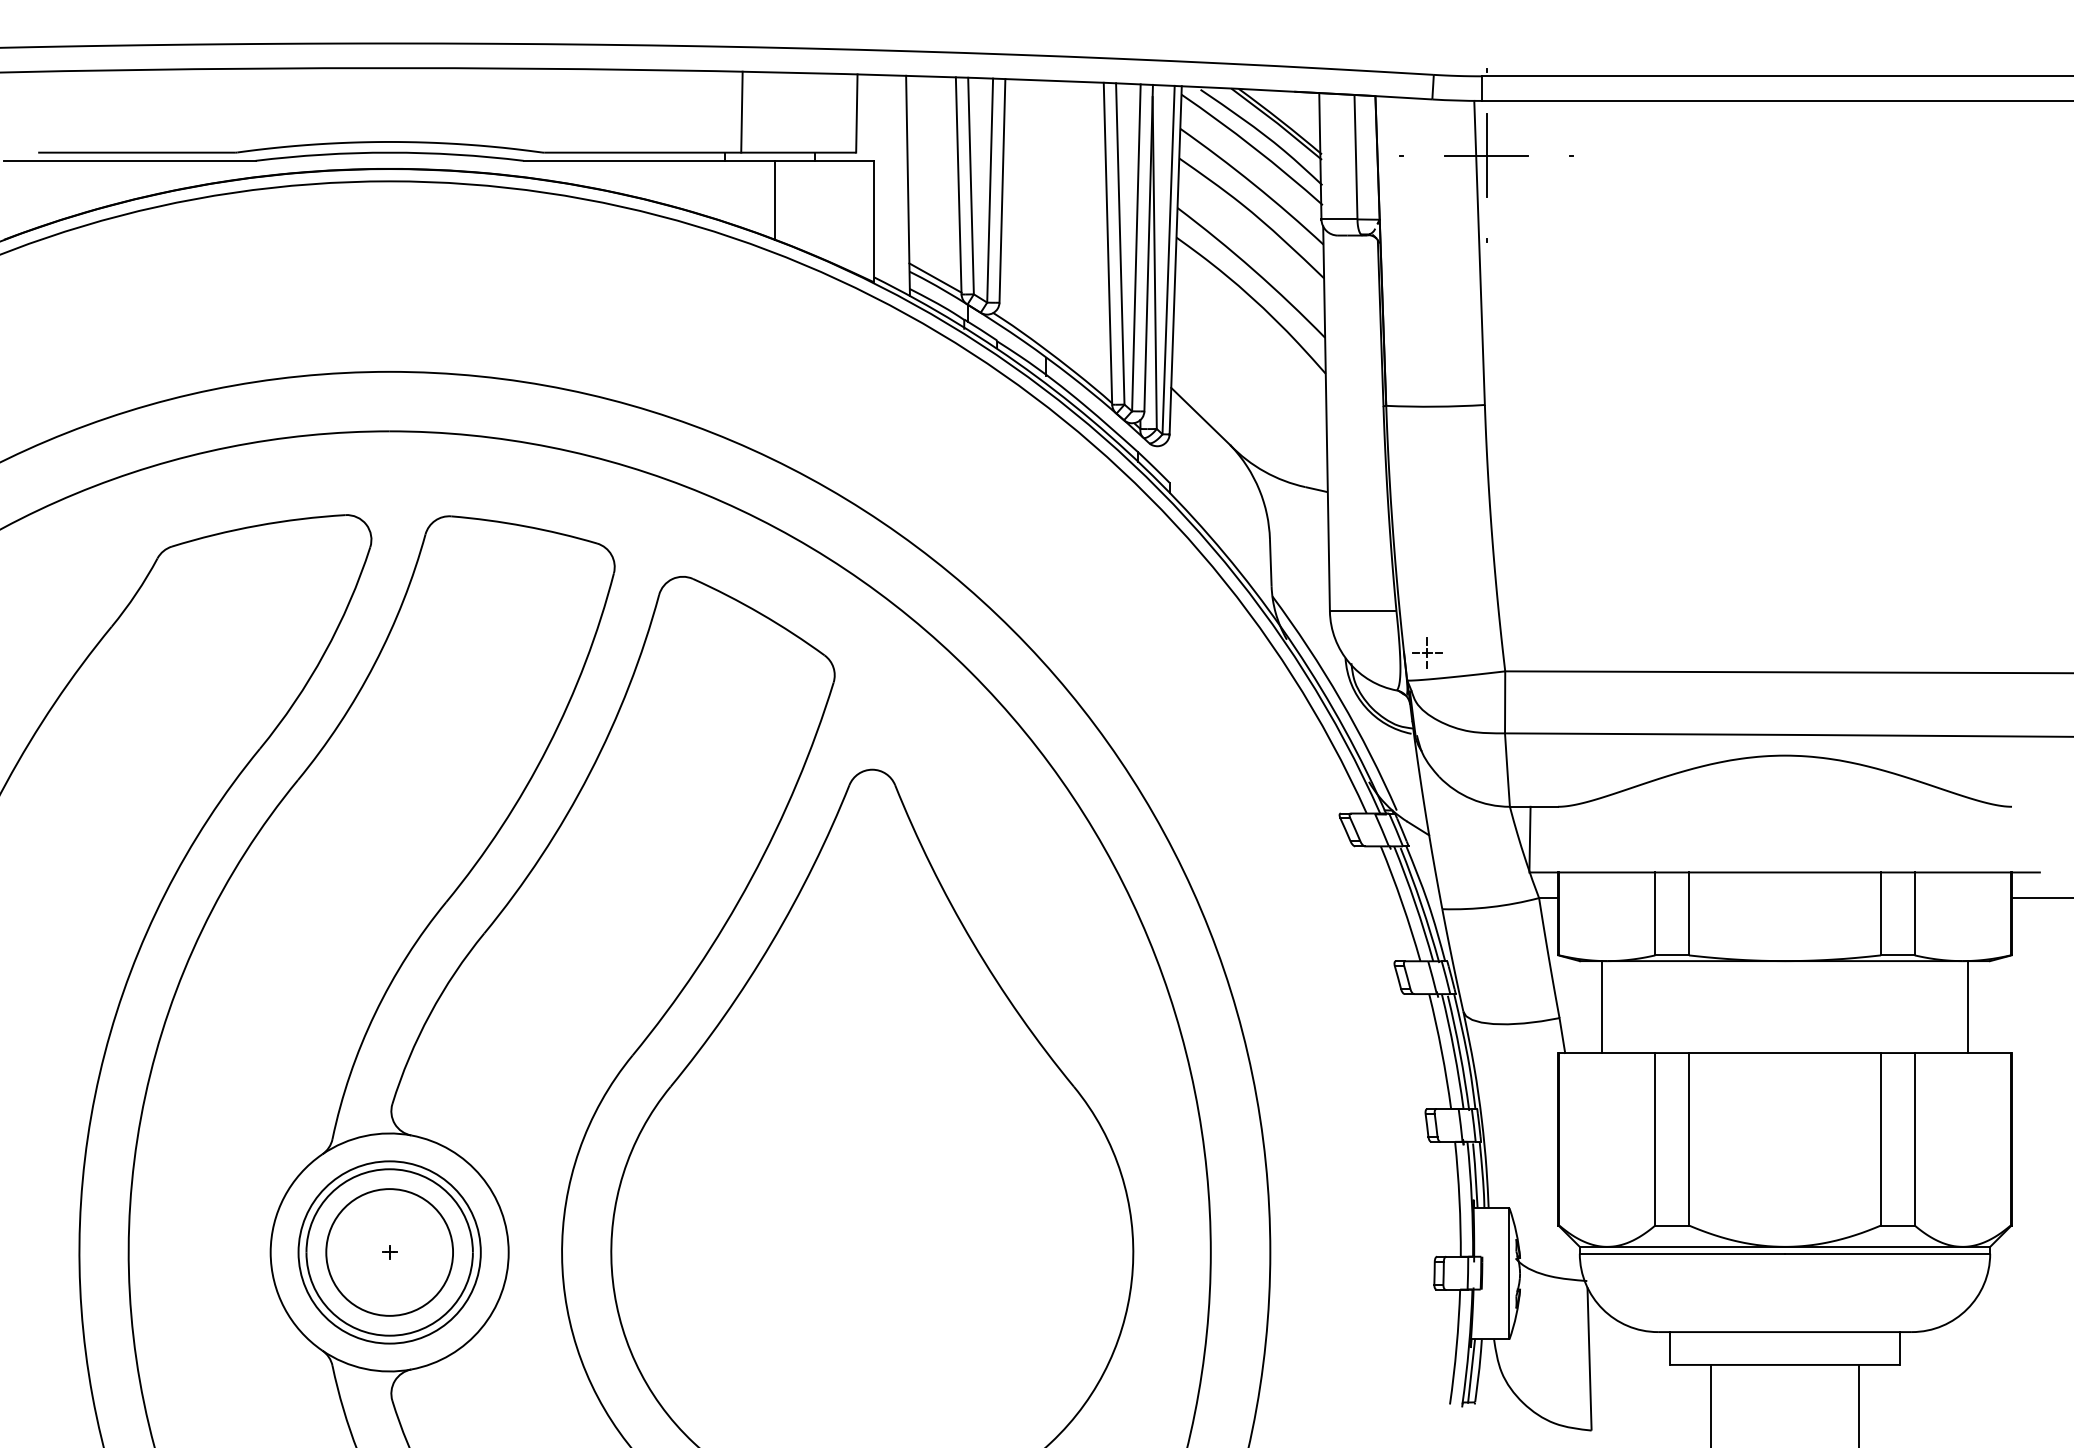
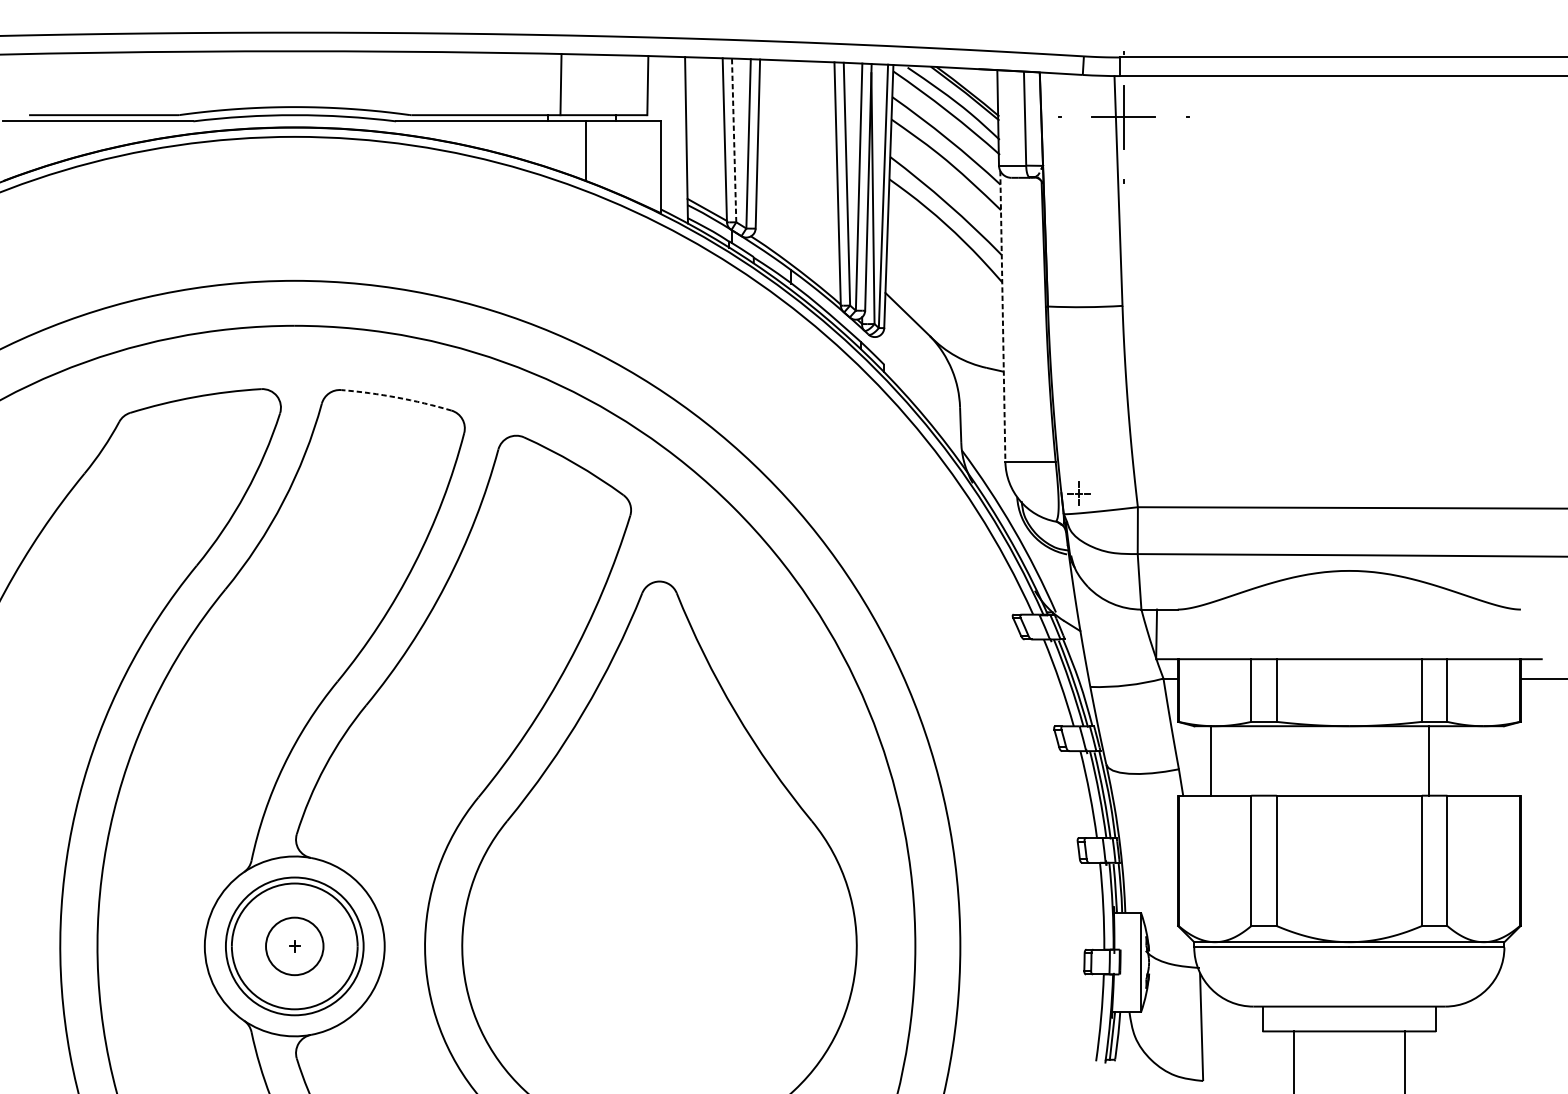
line: (971, 185) -> (734, 140), solid -> dashed
line: (1326, 419) -> (1002, 316), solid -> dashed
arc: (524, 526) -> (396, 397), solid -> dashed
line: (1968, 1007) -> (1429, 761), moved
circle: (389, 1252) -> (294, 946), size x0.6

